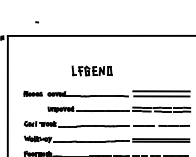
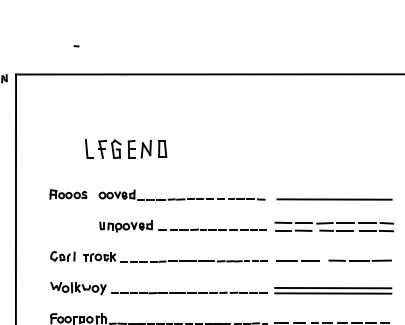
part: (91, 70) -> (124, 148), moved
line: (161, 91) -> (333, 189), removed

